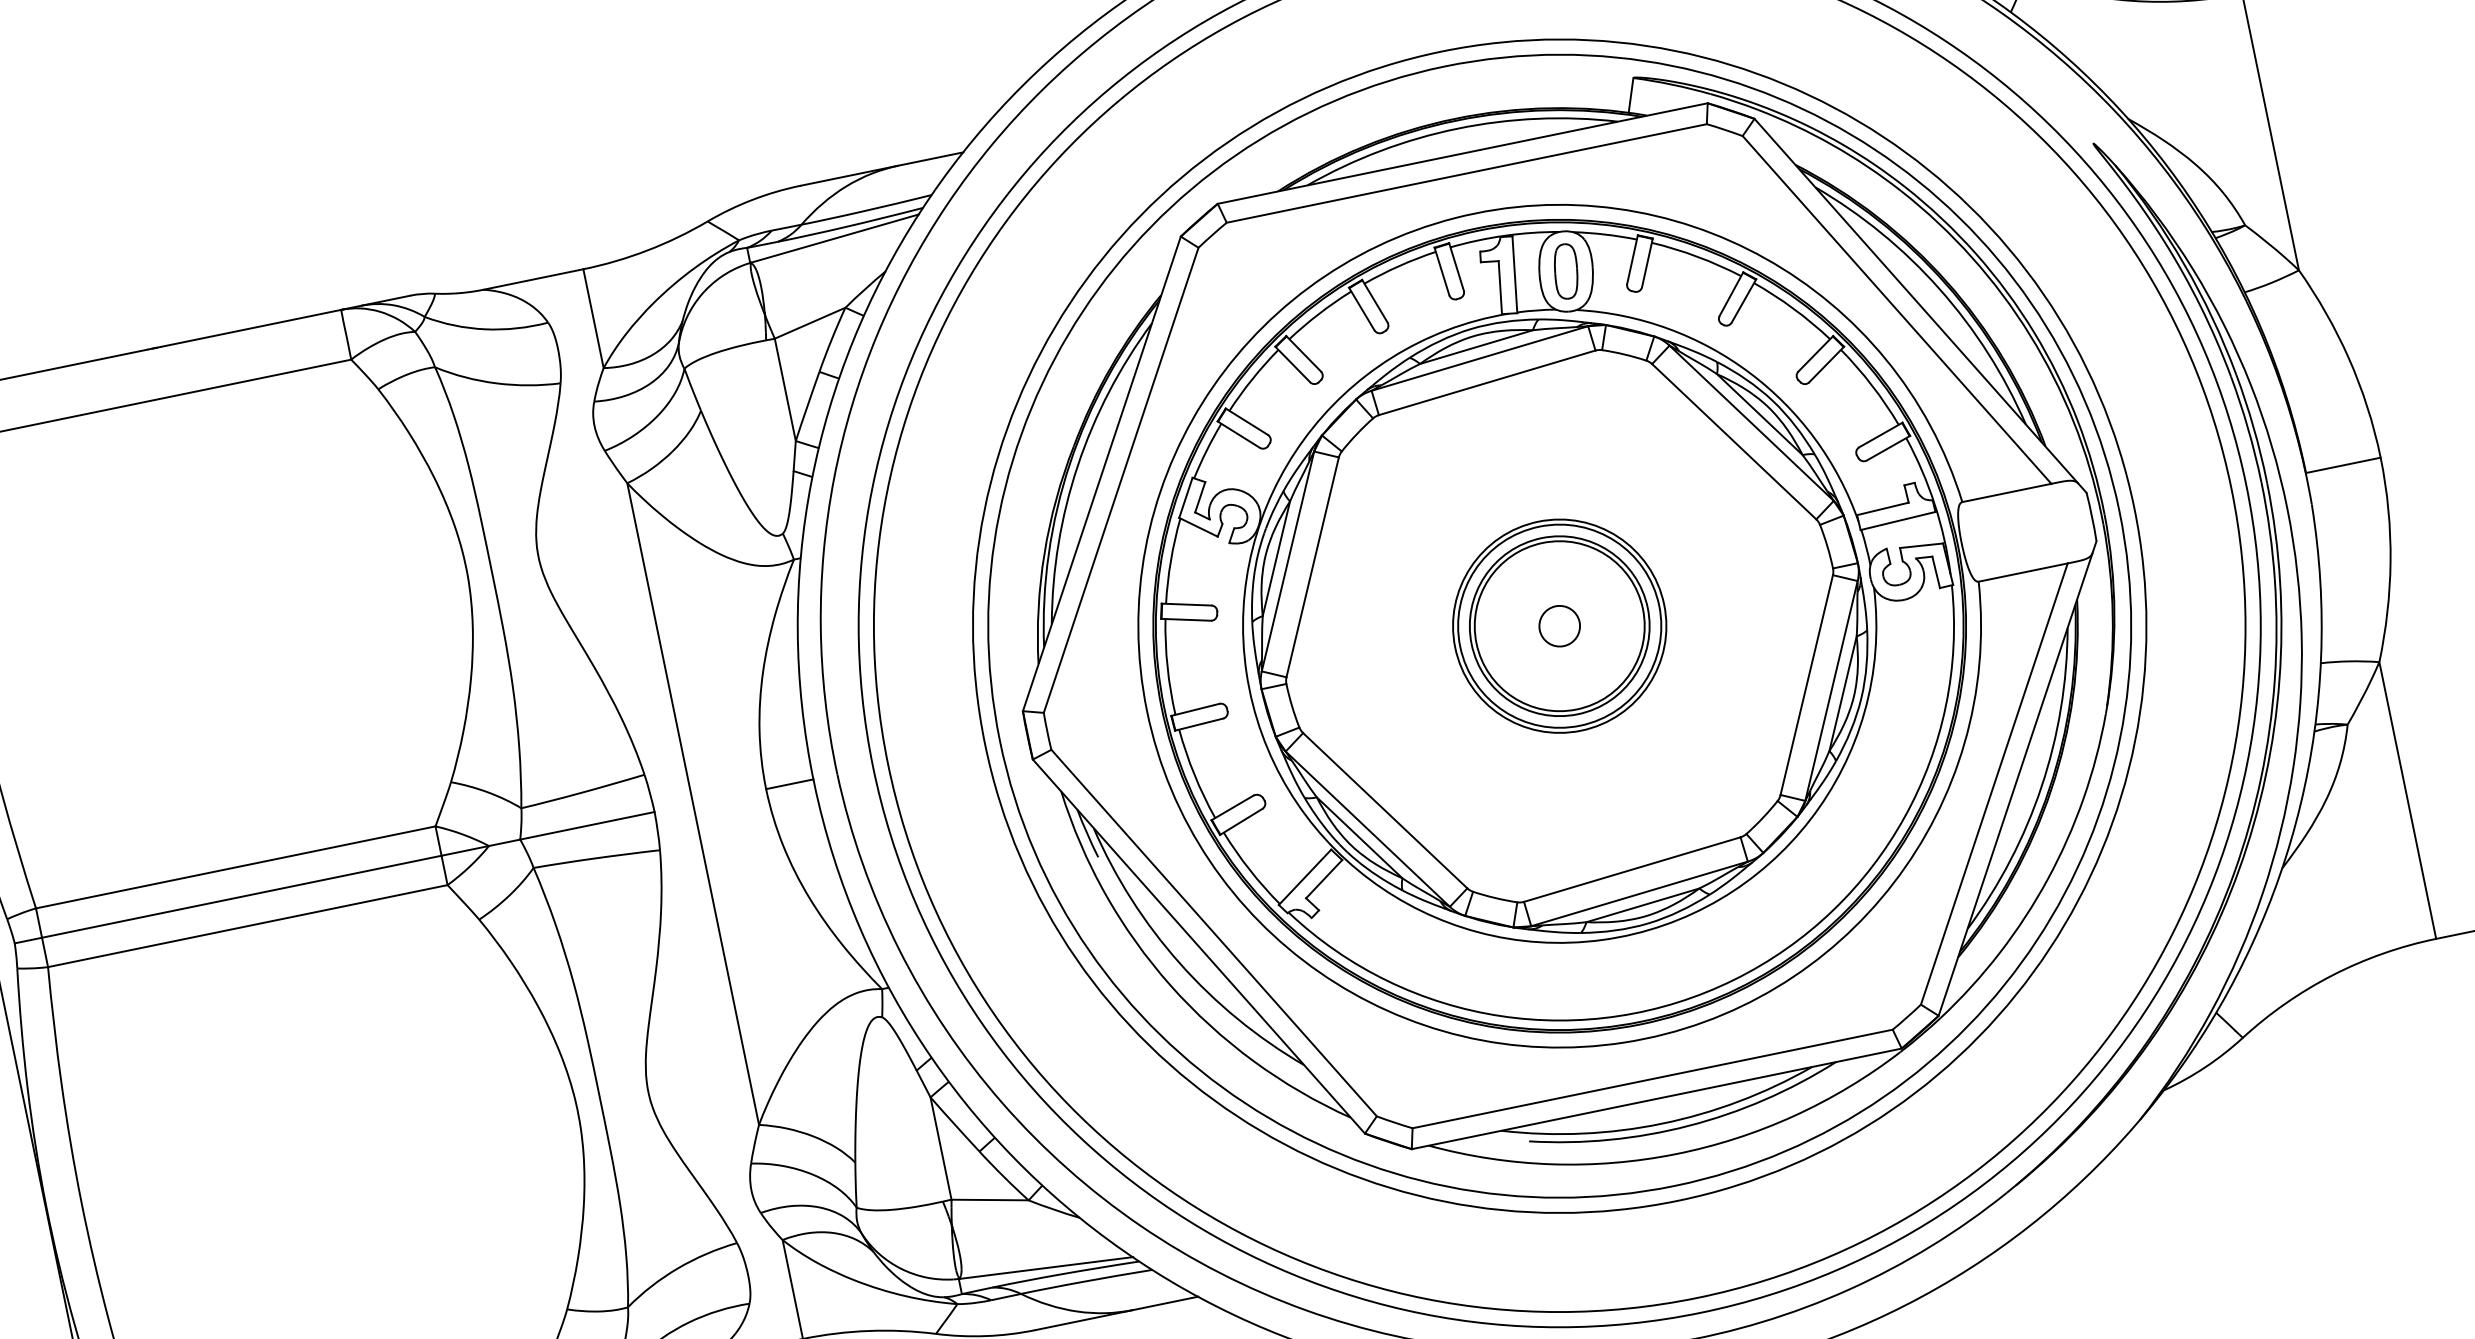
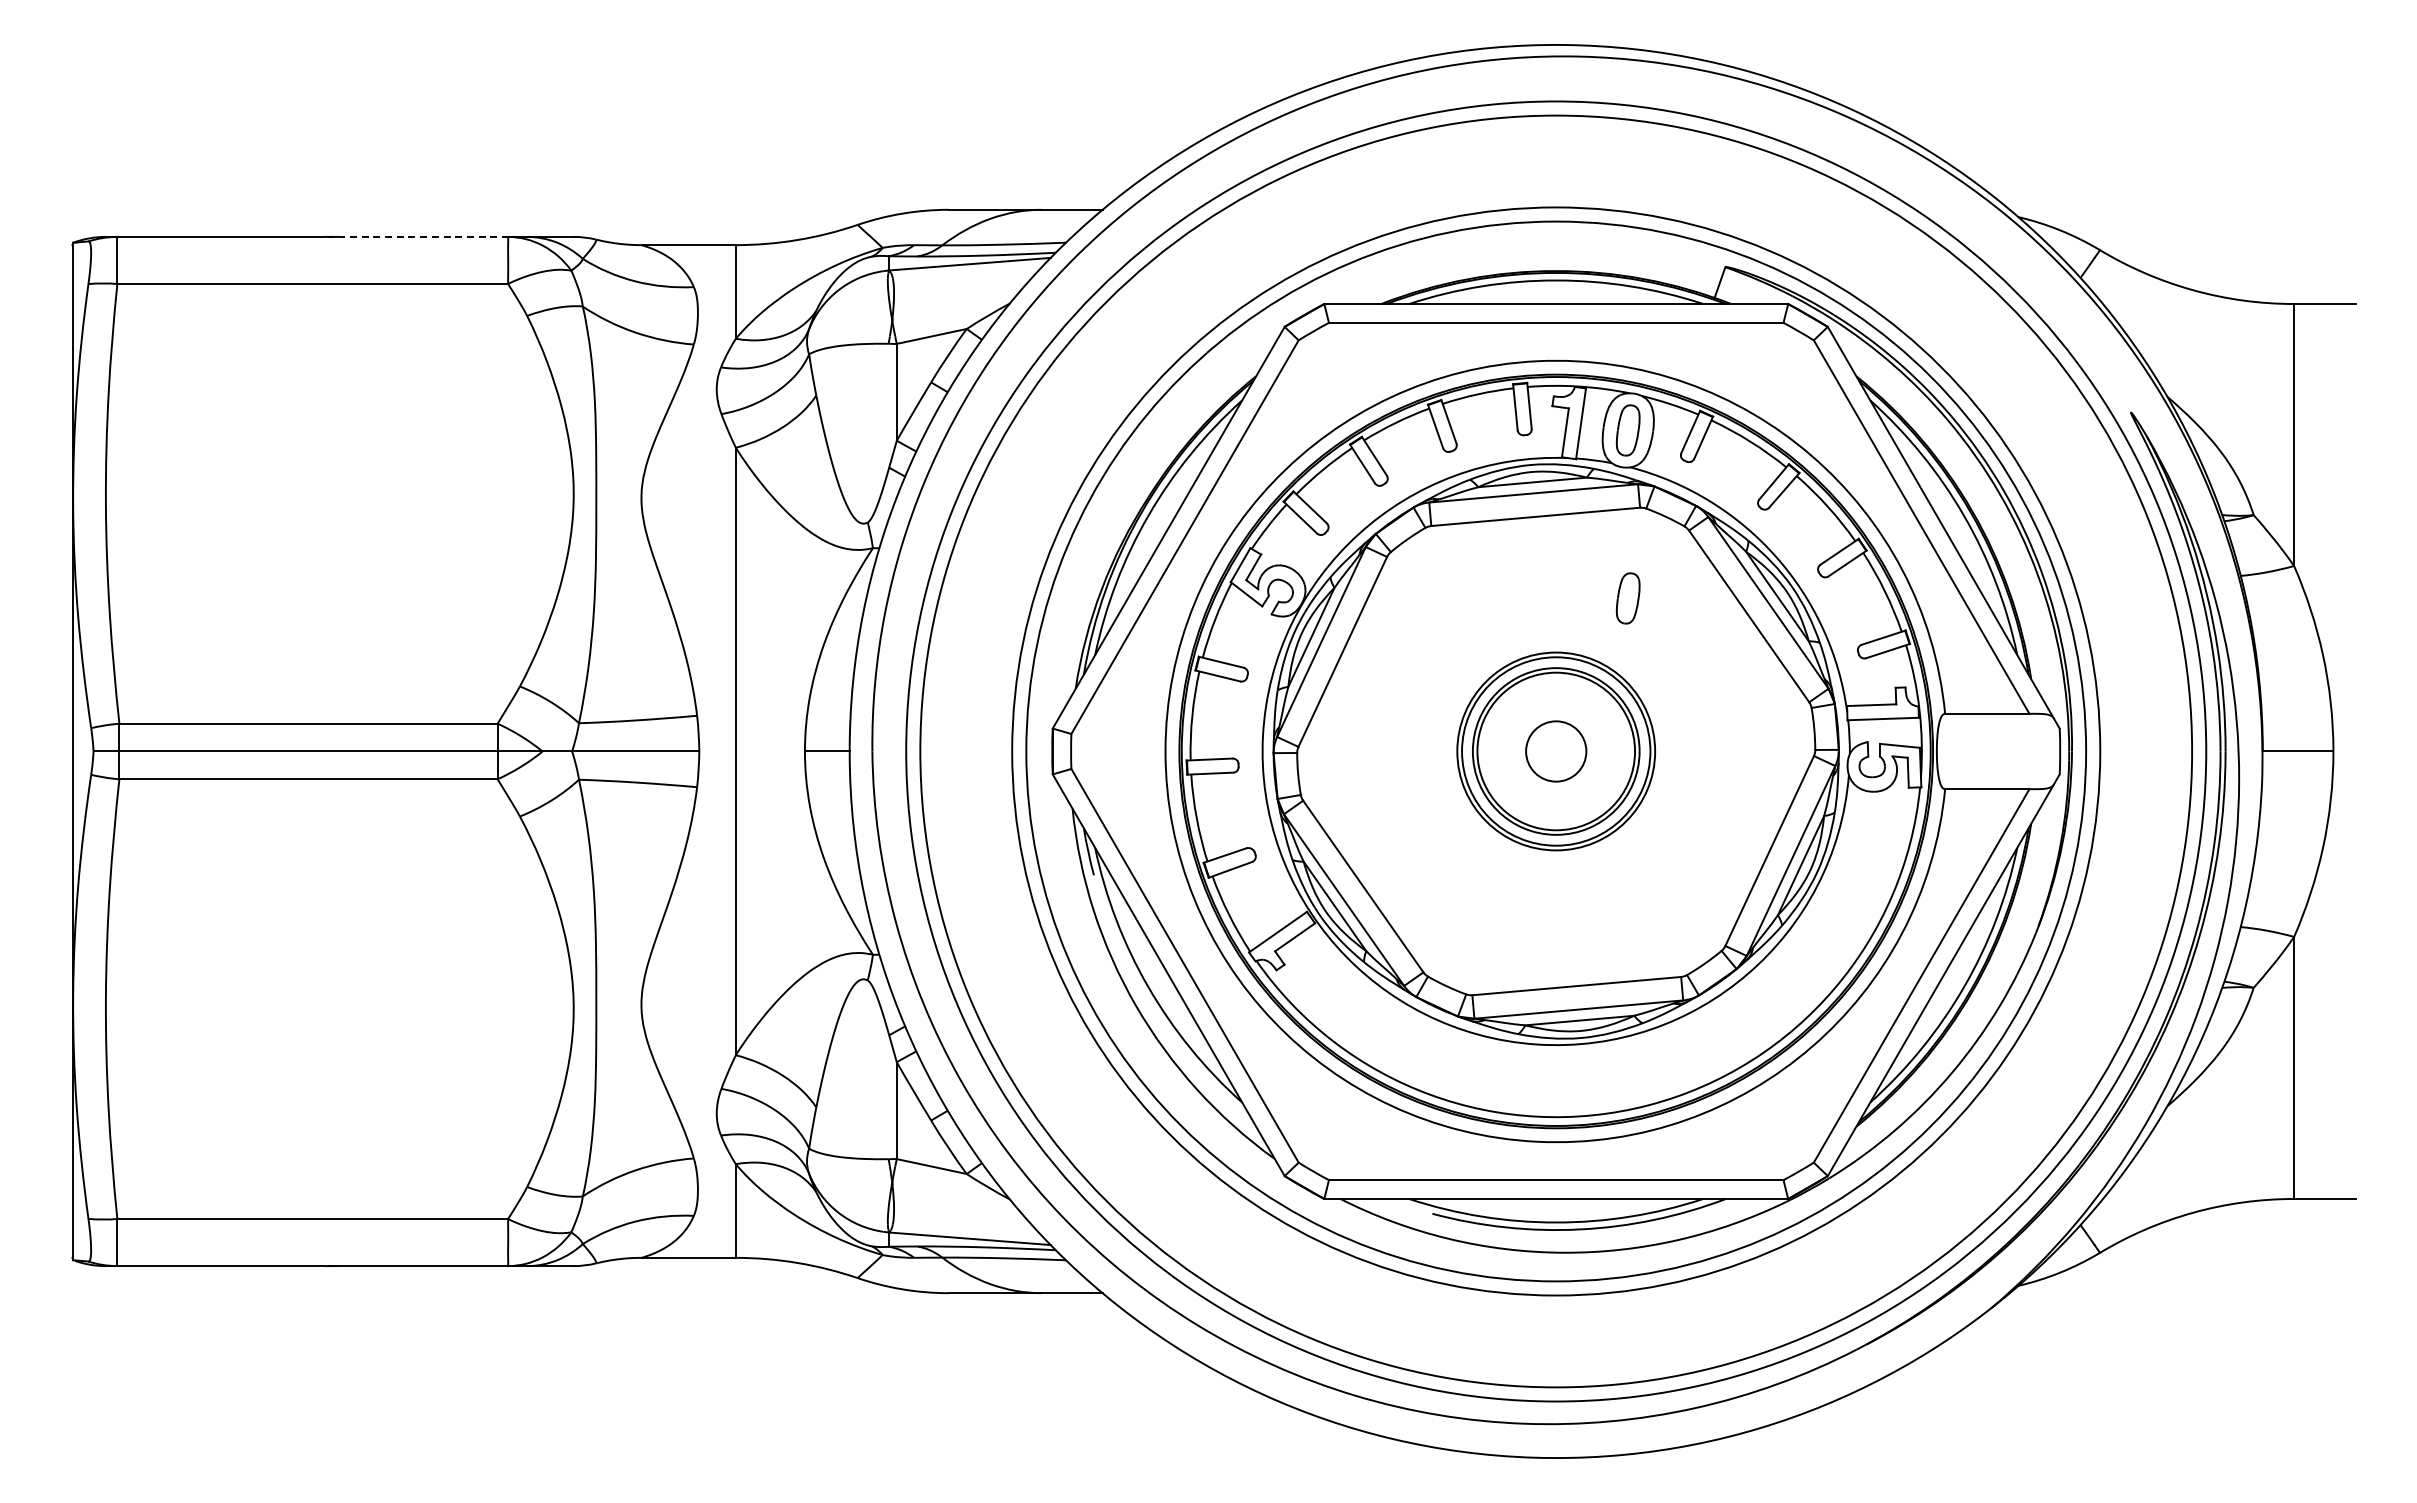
line: (253, 327) -> (425, 236), solid -> dashed
part: (1601, 449) -> (1627, 598), added
circle: (1560, 626) -> (1556, 751), size x1.6

